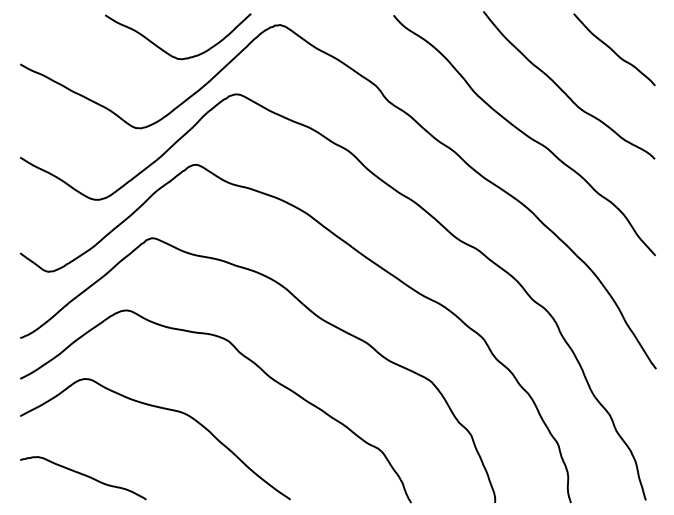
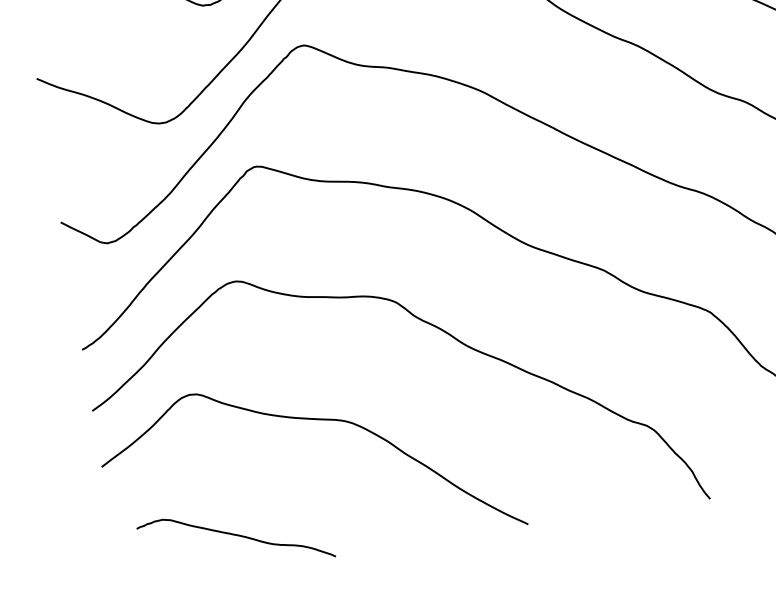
curve: (85, 476) -> (238, 537), moved

